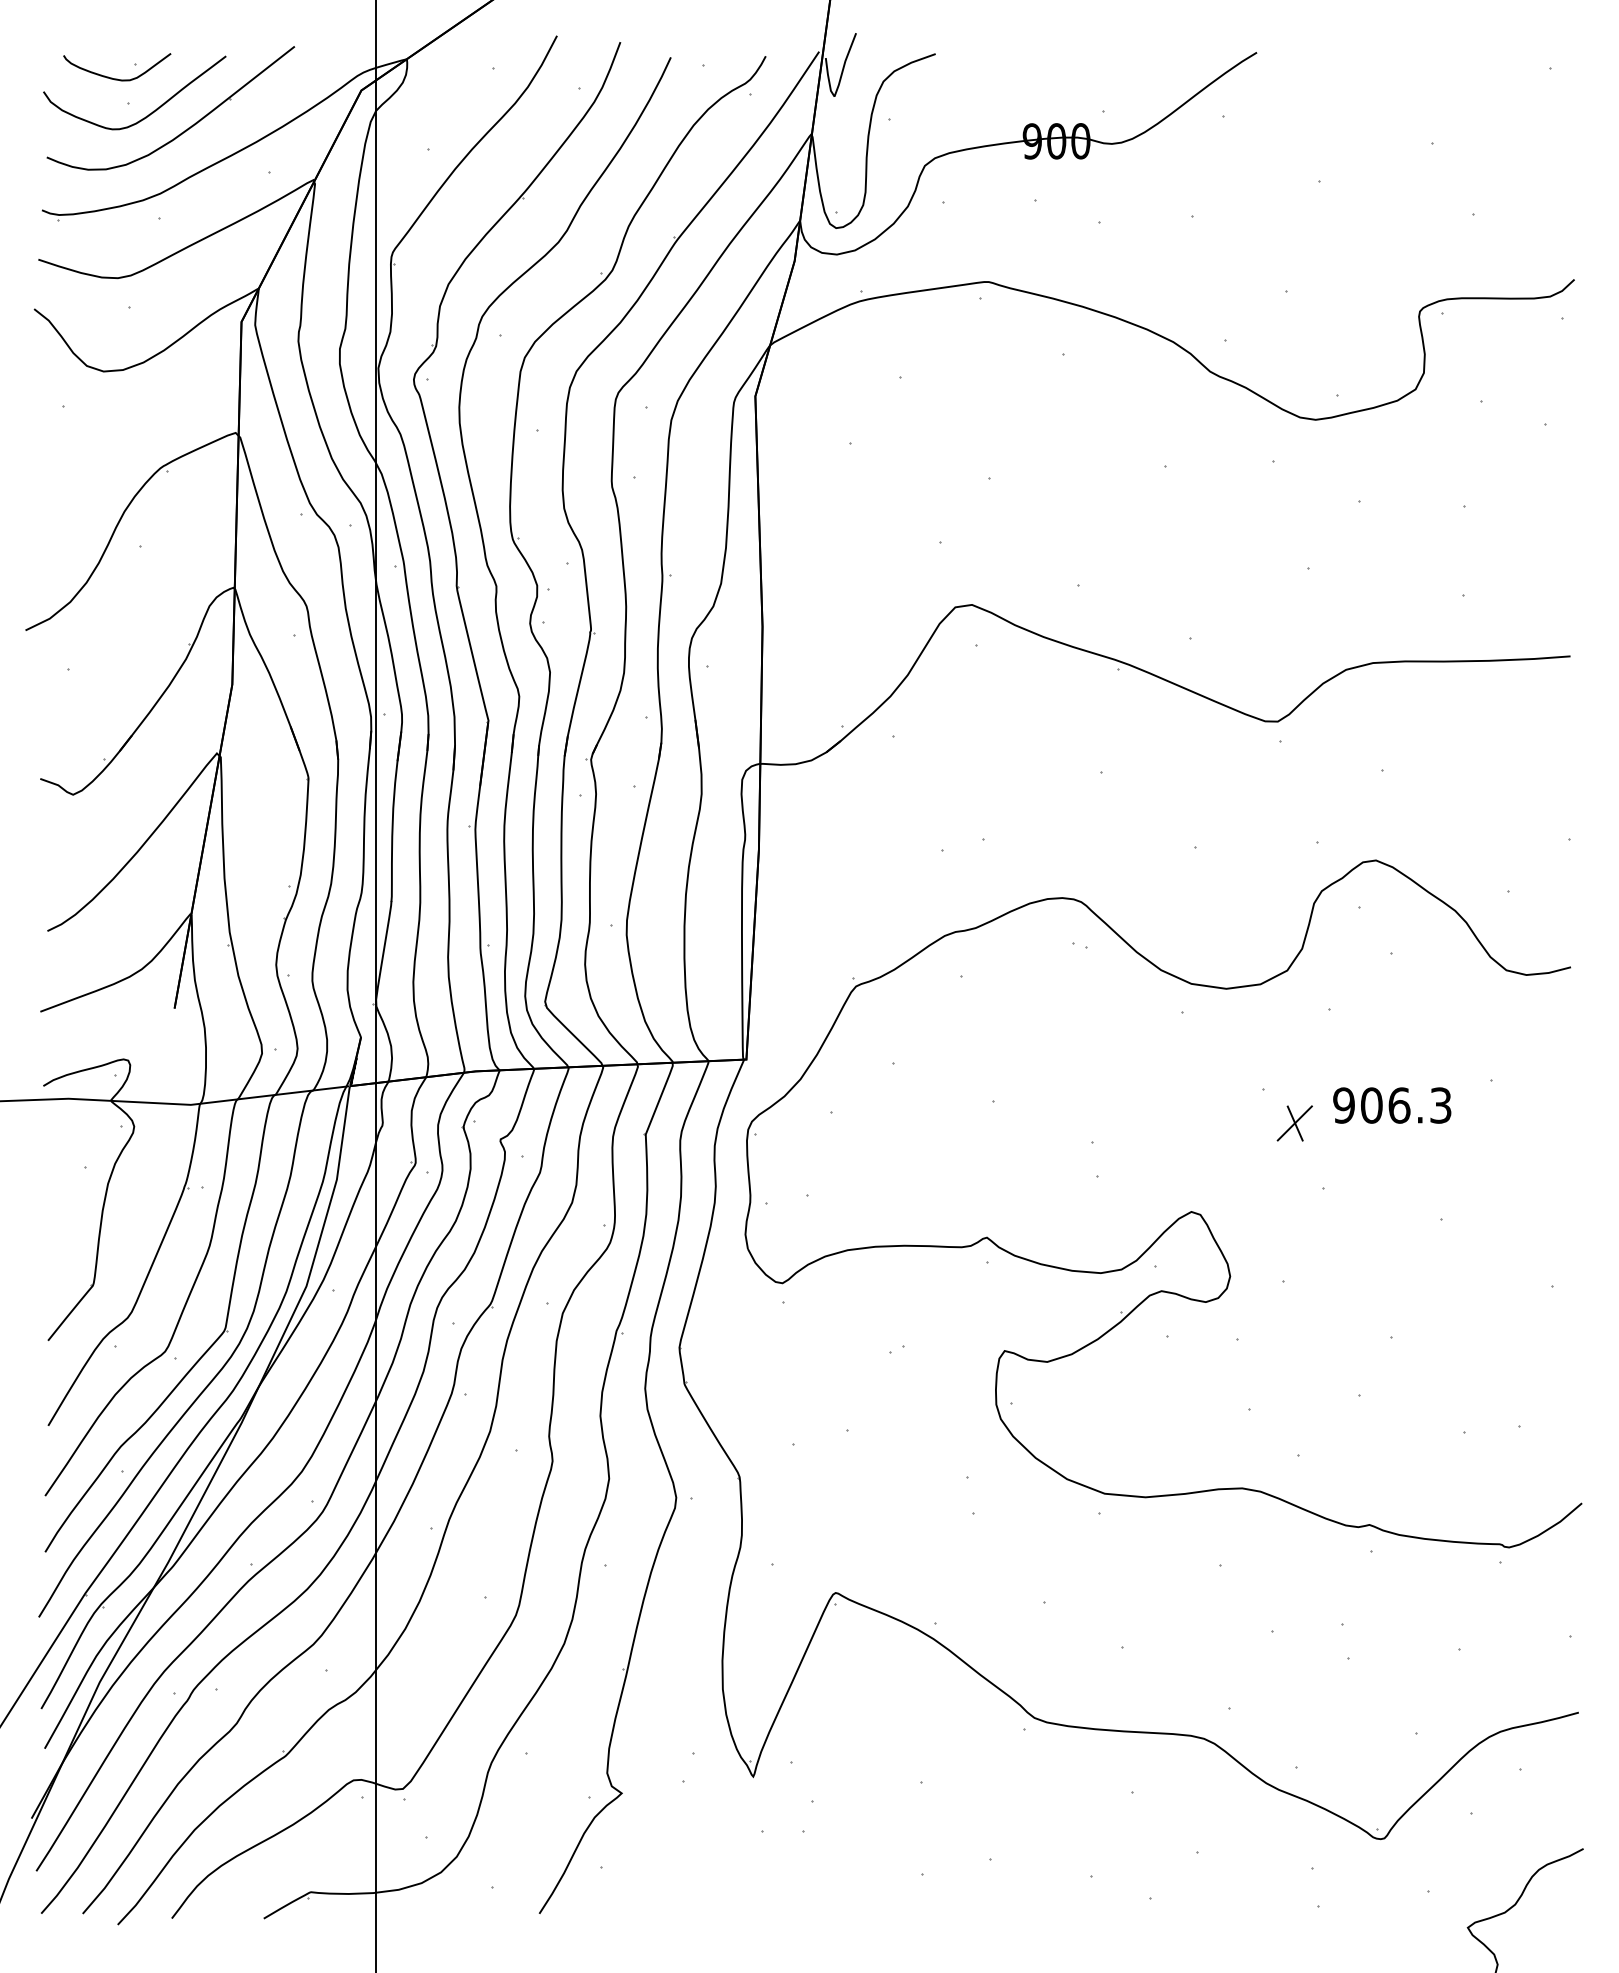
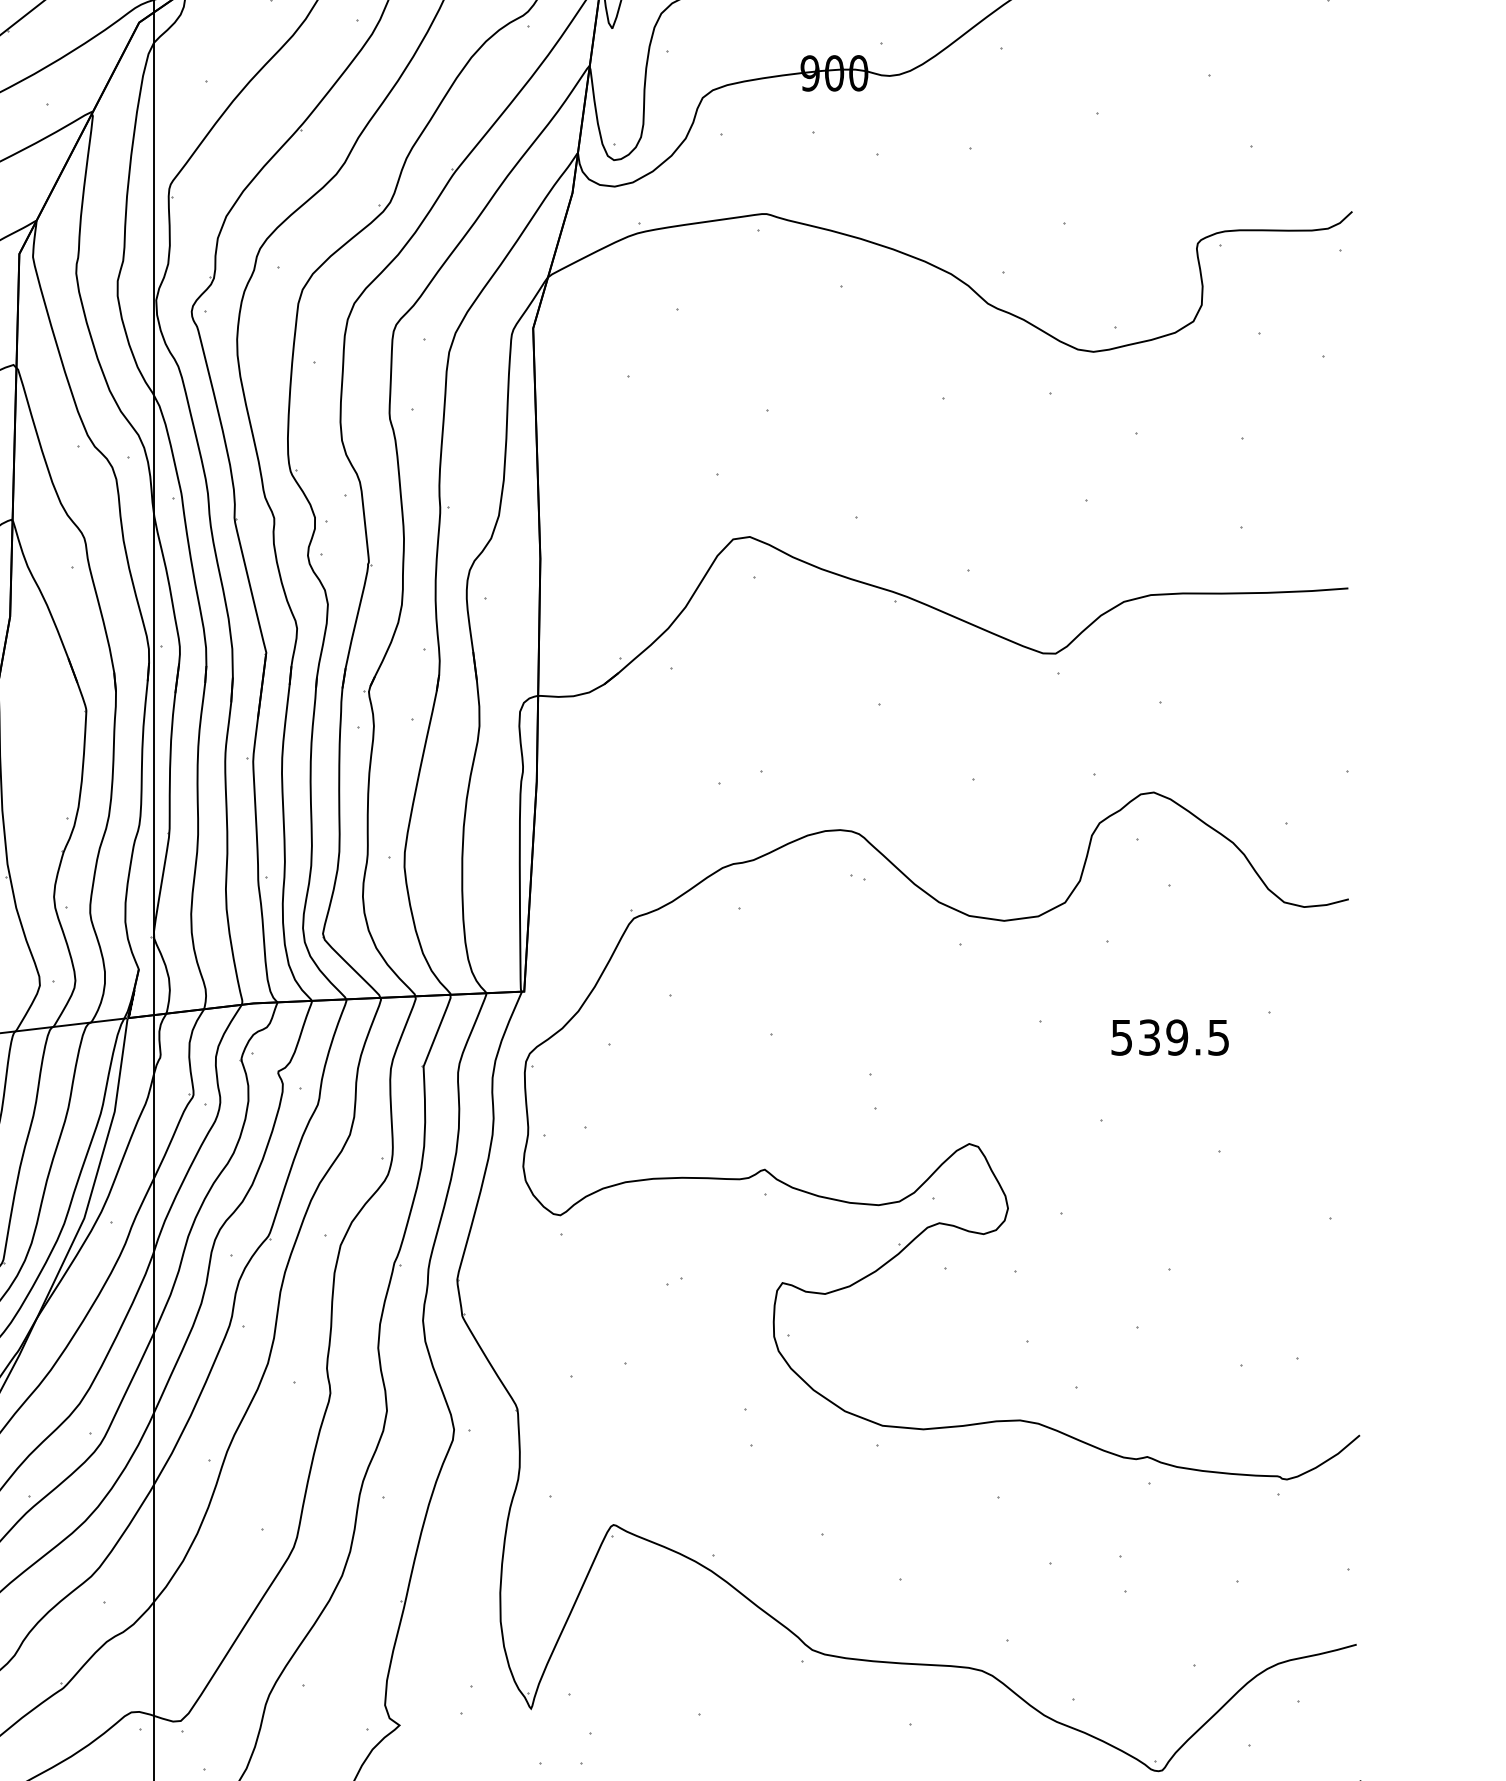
text: (1392, 1105) -> (1170, 1037), 906.3 -> 539.5
part: (1294, 1123) -> (1072, 1055), removed

